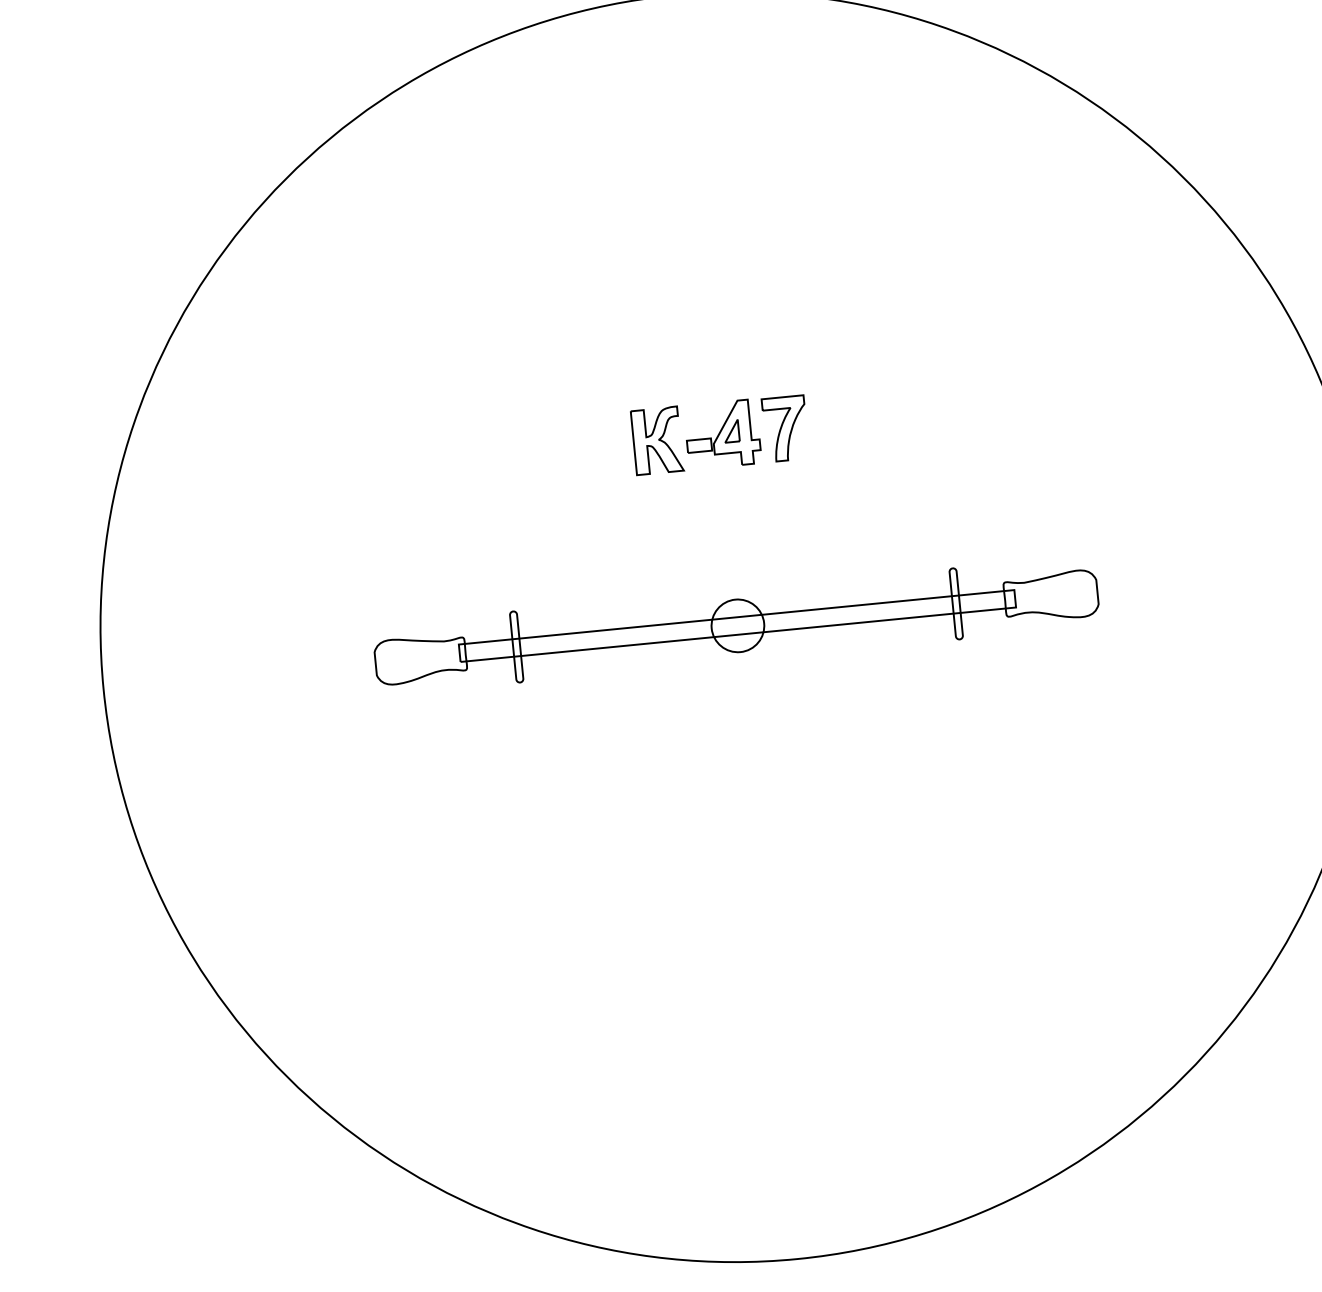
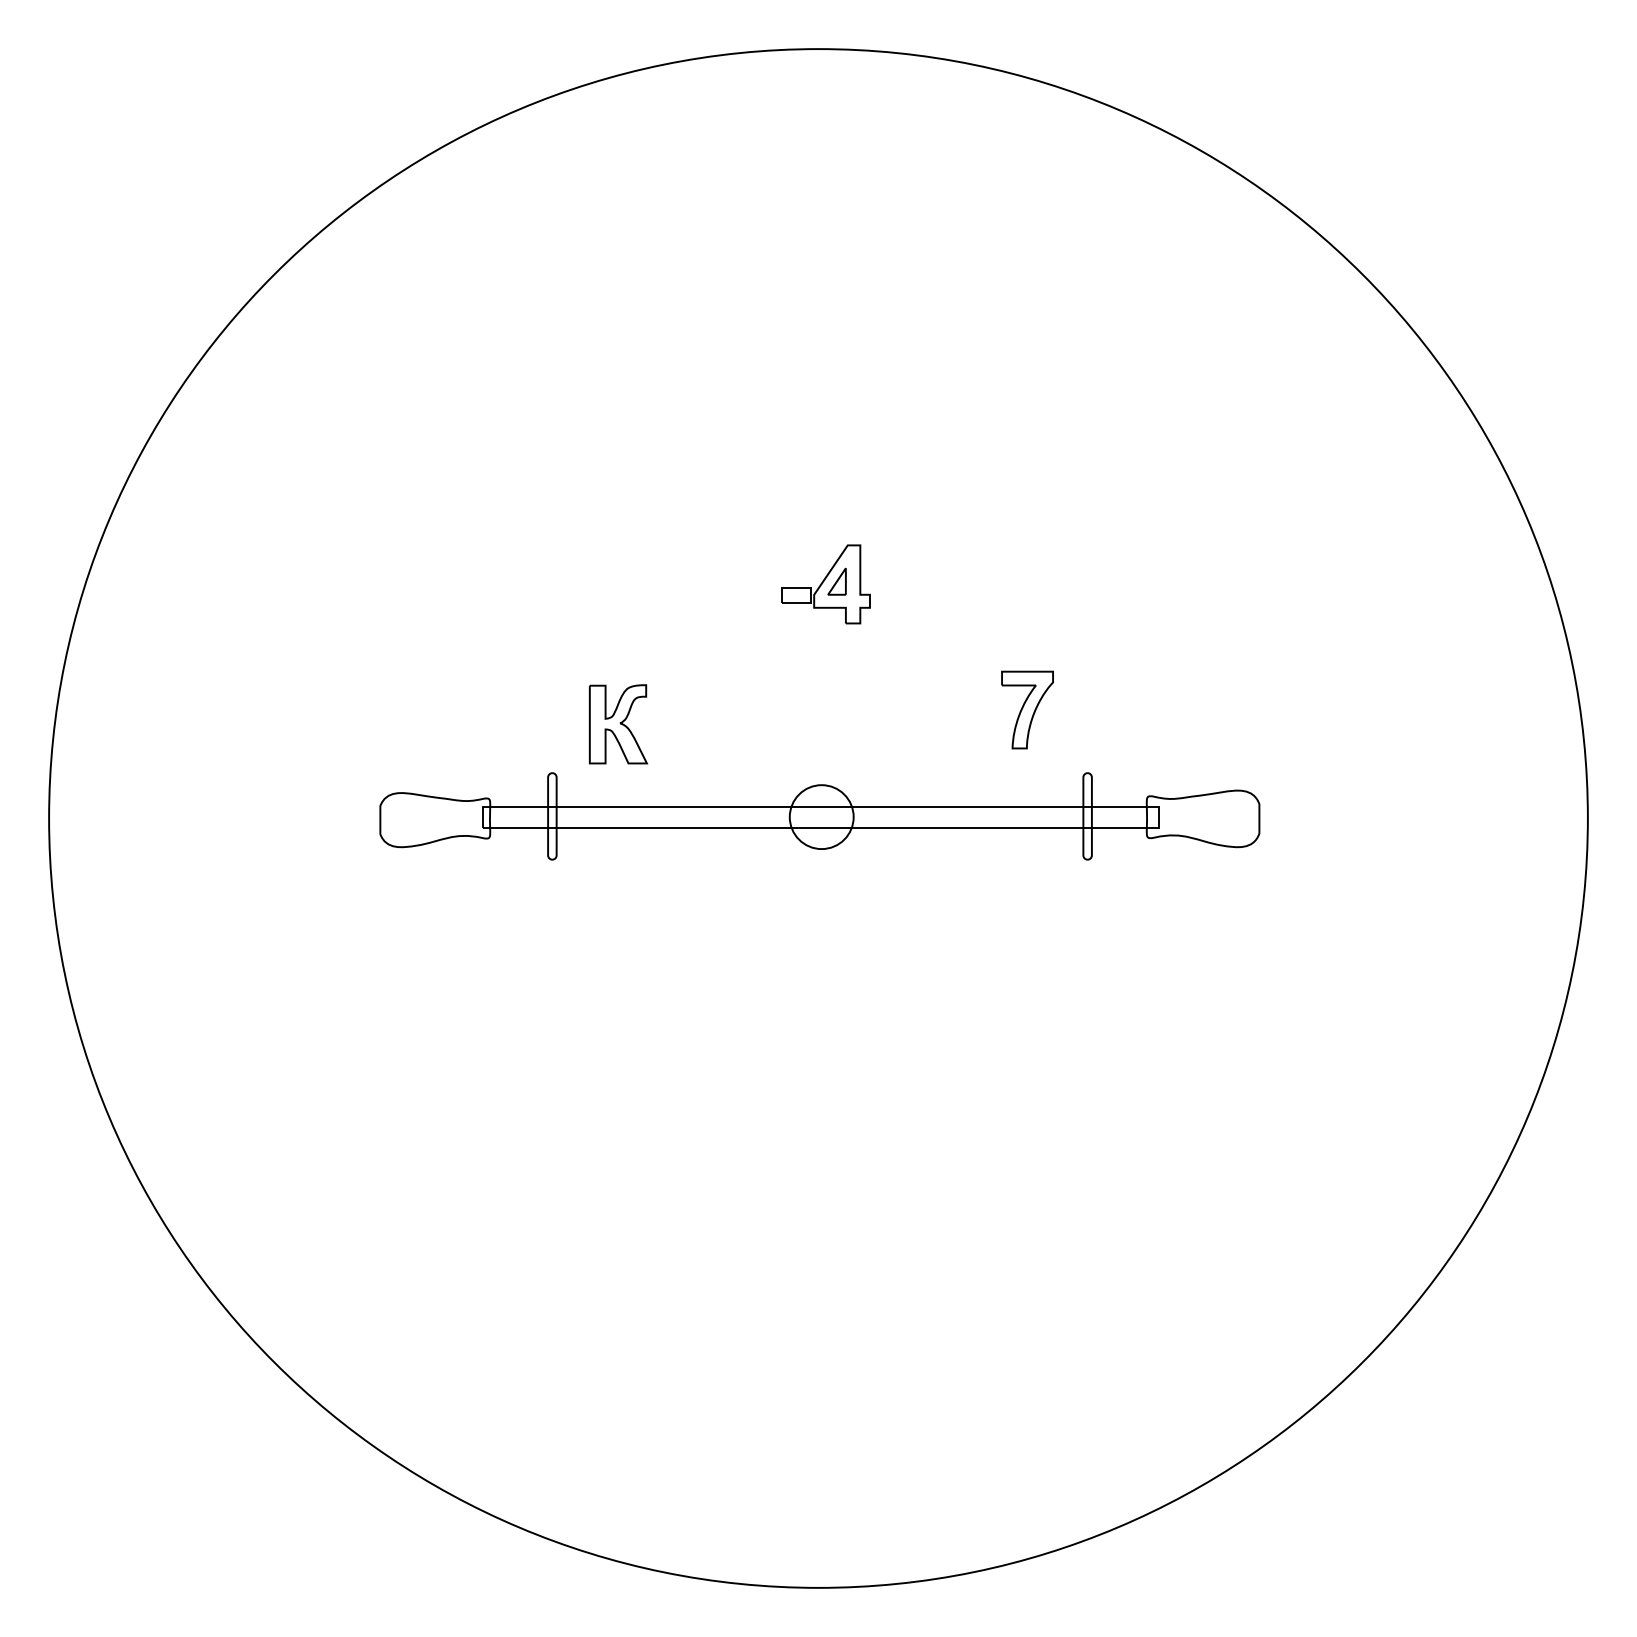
part: (785, 428) -> (1027, 709), moved
part: (657, 440) -> (618, 724), moved

